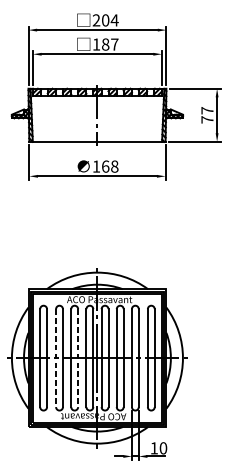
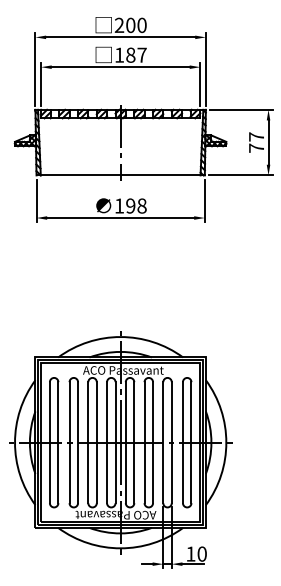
text: (115, 20) -> (142, 25), 204 -> 200
text: (105, 166) -> (130, 205), 168 -> 198
line: (56, 358) -> (69, 443), dashed -> solid
line: (77, 358) -> (96, 443), dashed -> solid

